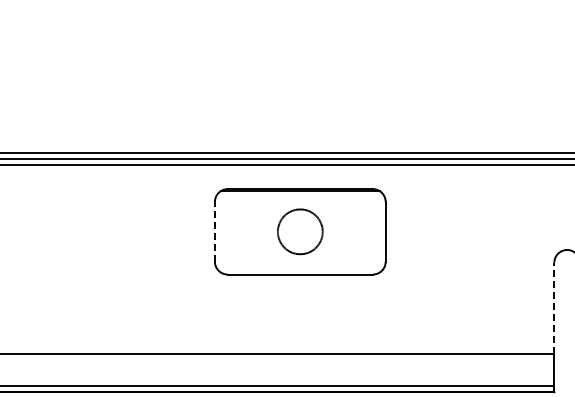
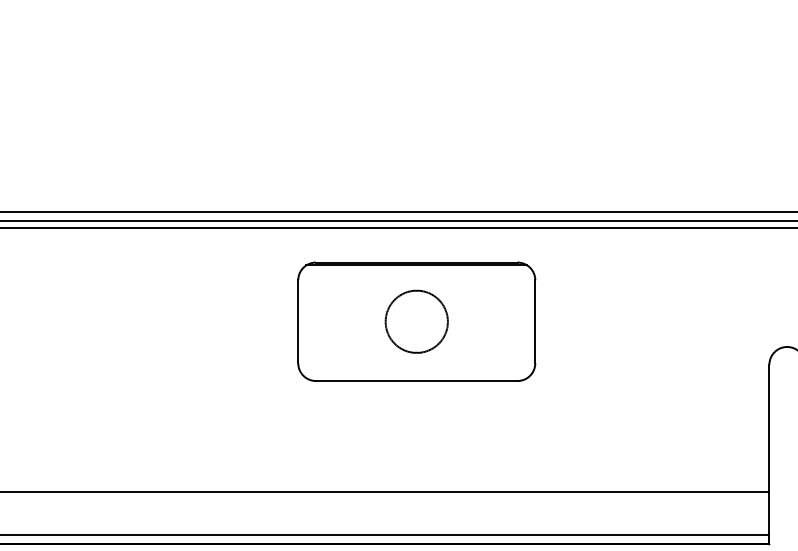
line: (214, 231) -> (297, 321), dashed -> solid
line: (554, 308) -> (769, 428), dashed -> solid

